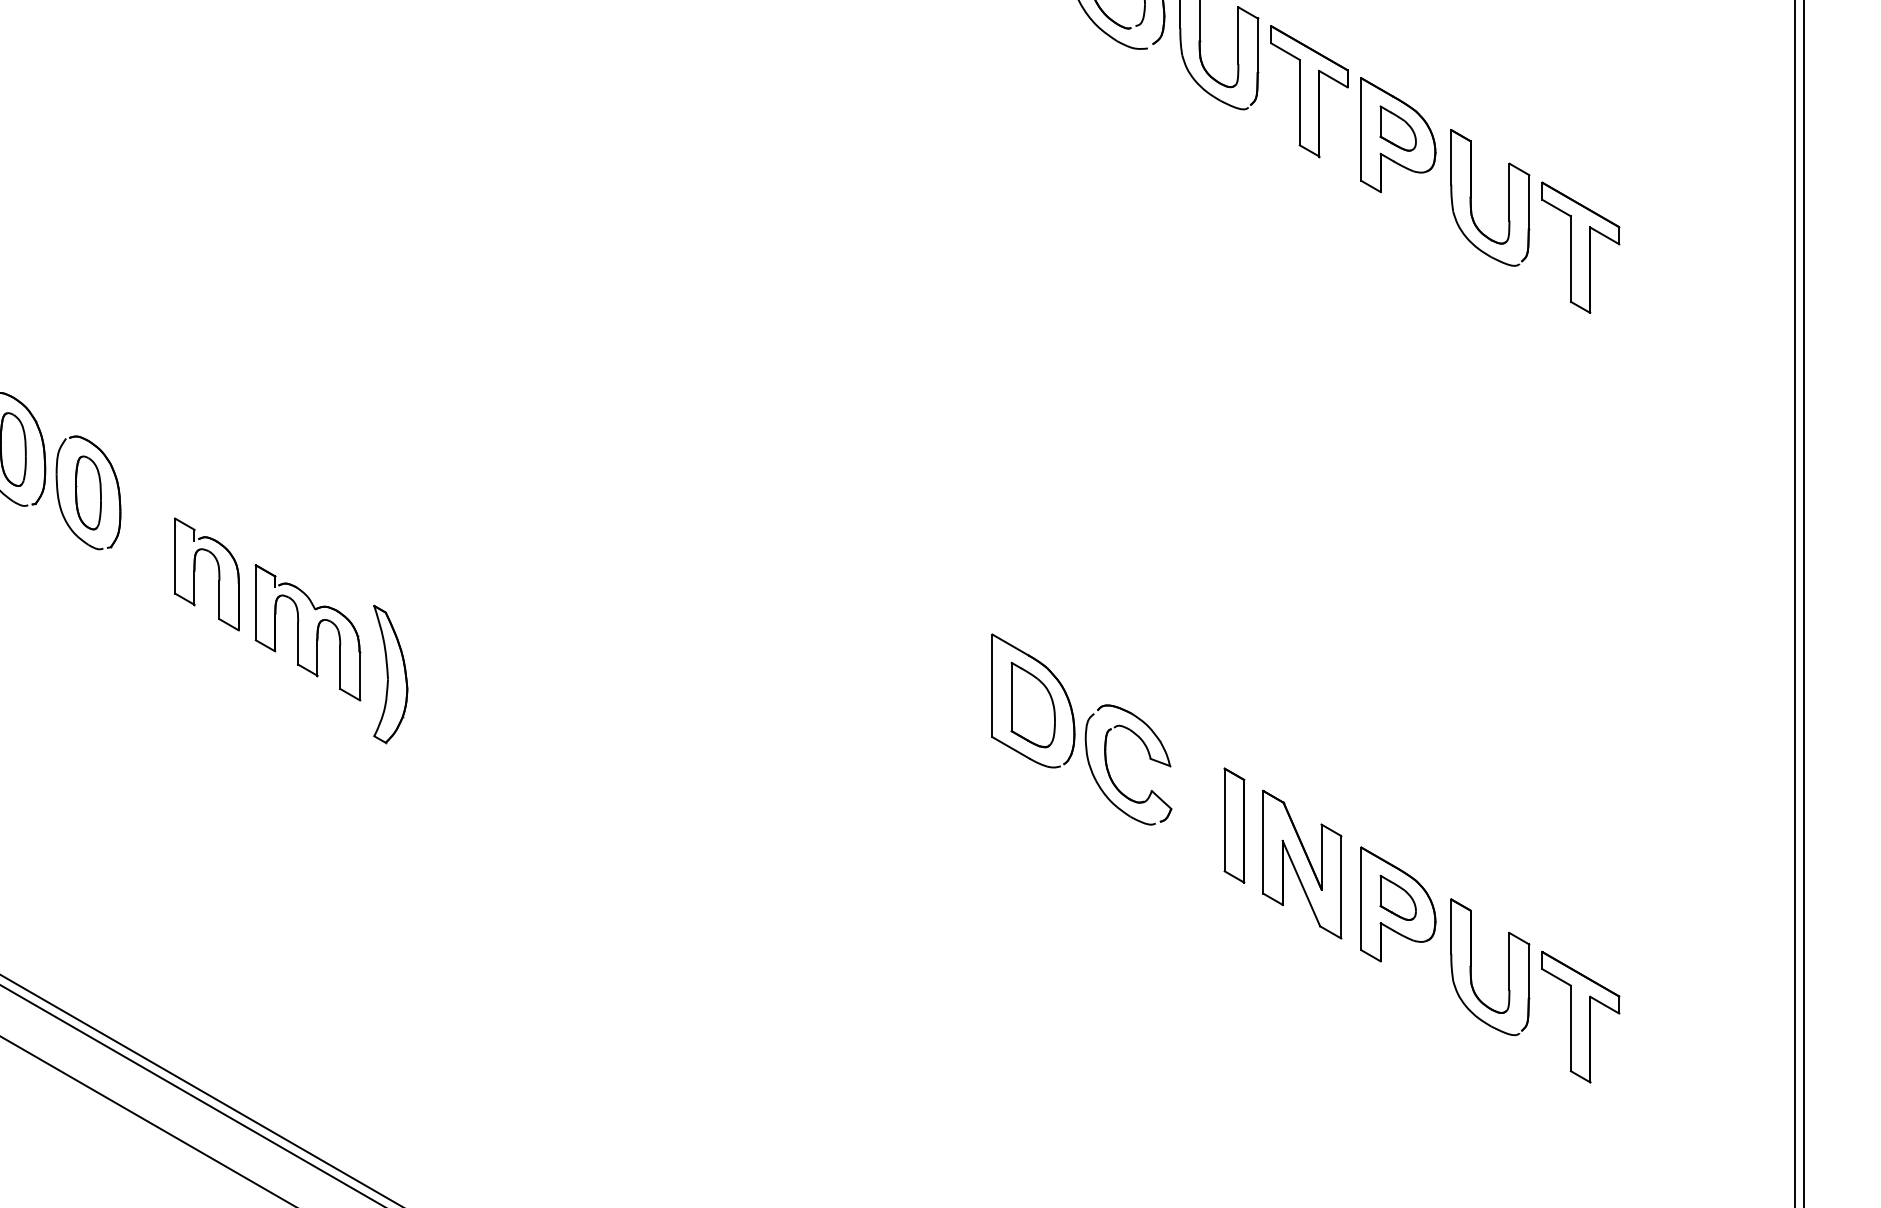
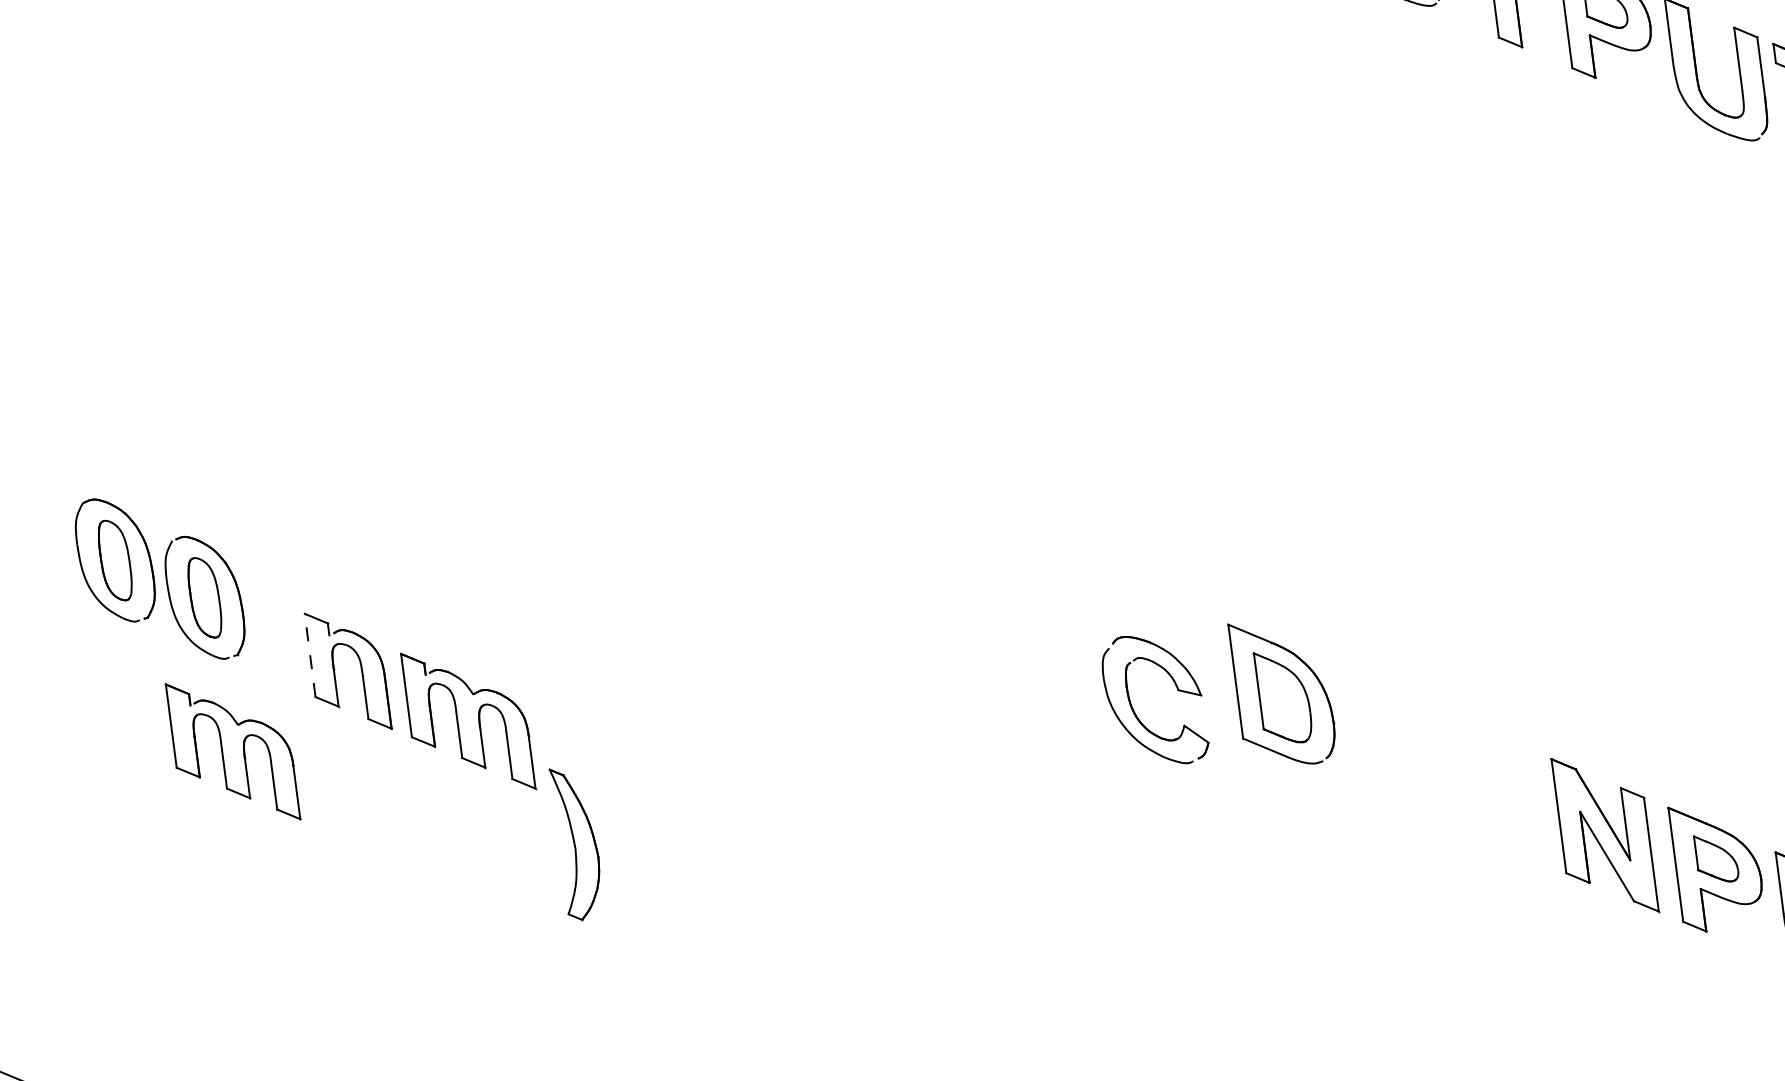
line: (175, 555) -> (310, 654), solid -> dashed
part: (86, 632) -> (222, 752), added
part: (390, 674) -> (577, 843), moved
part: (1109, 771) -> (1134, 710), moved
part: (1234, 825) -> (1524, 801), removed

